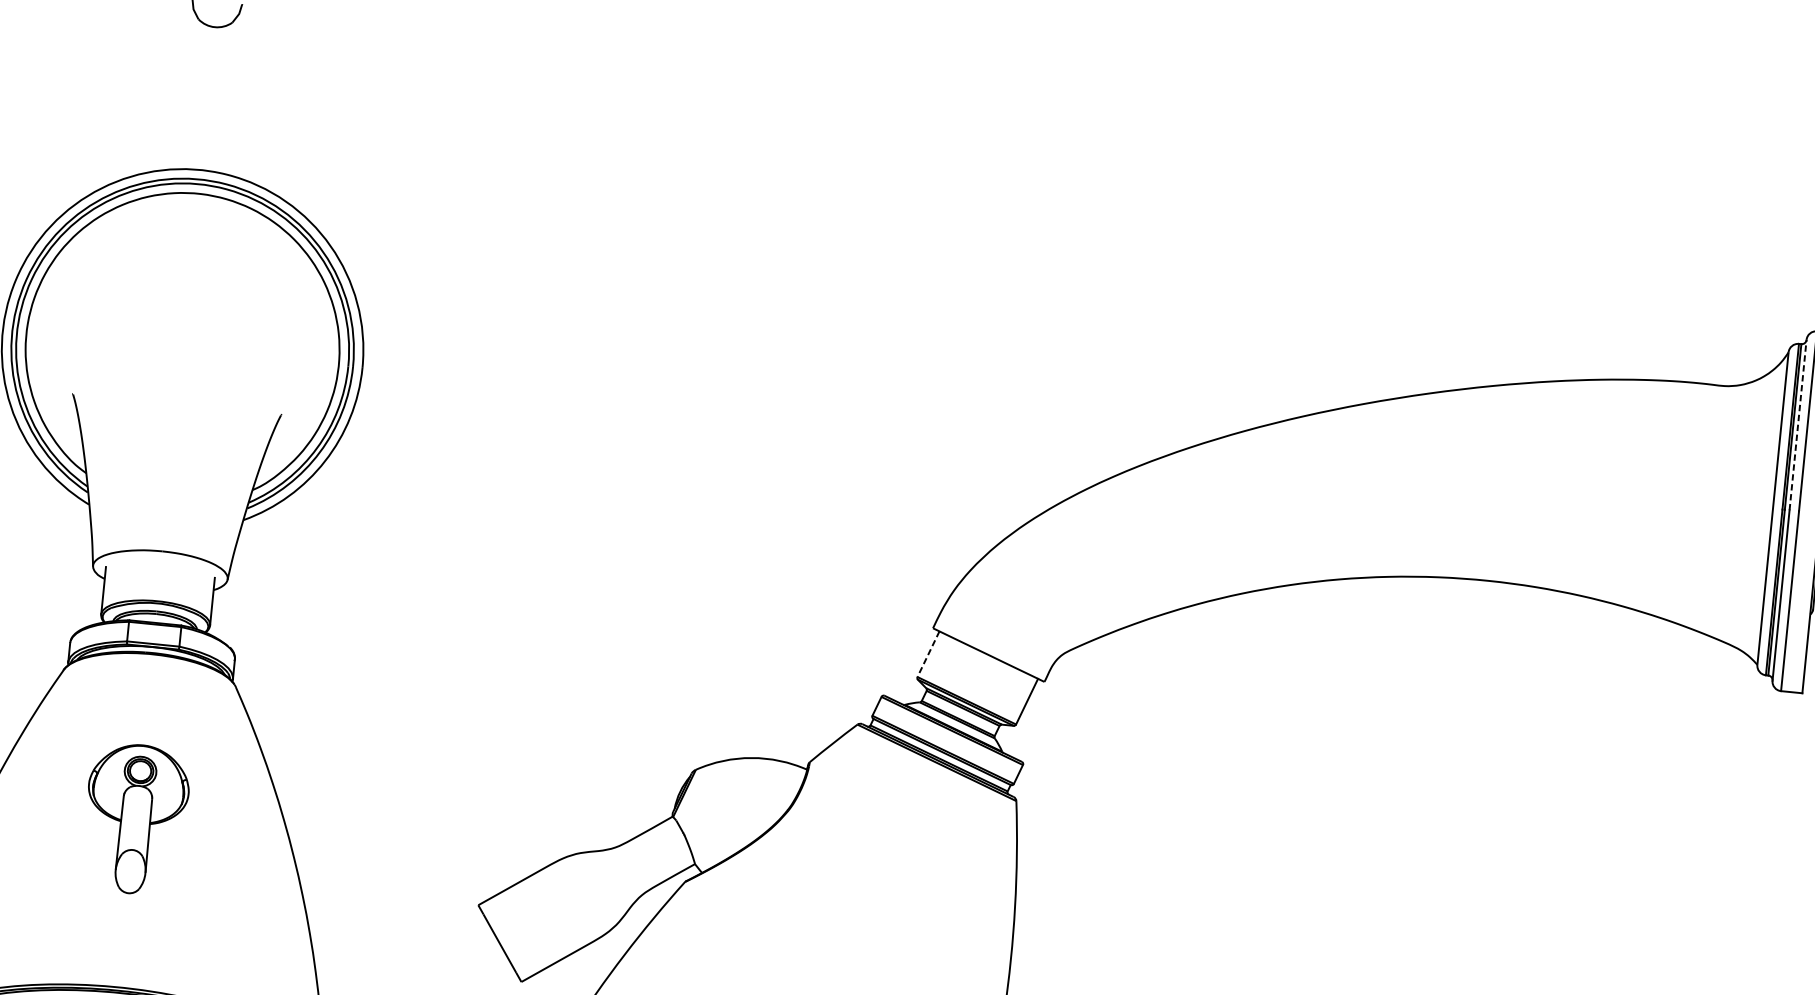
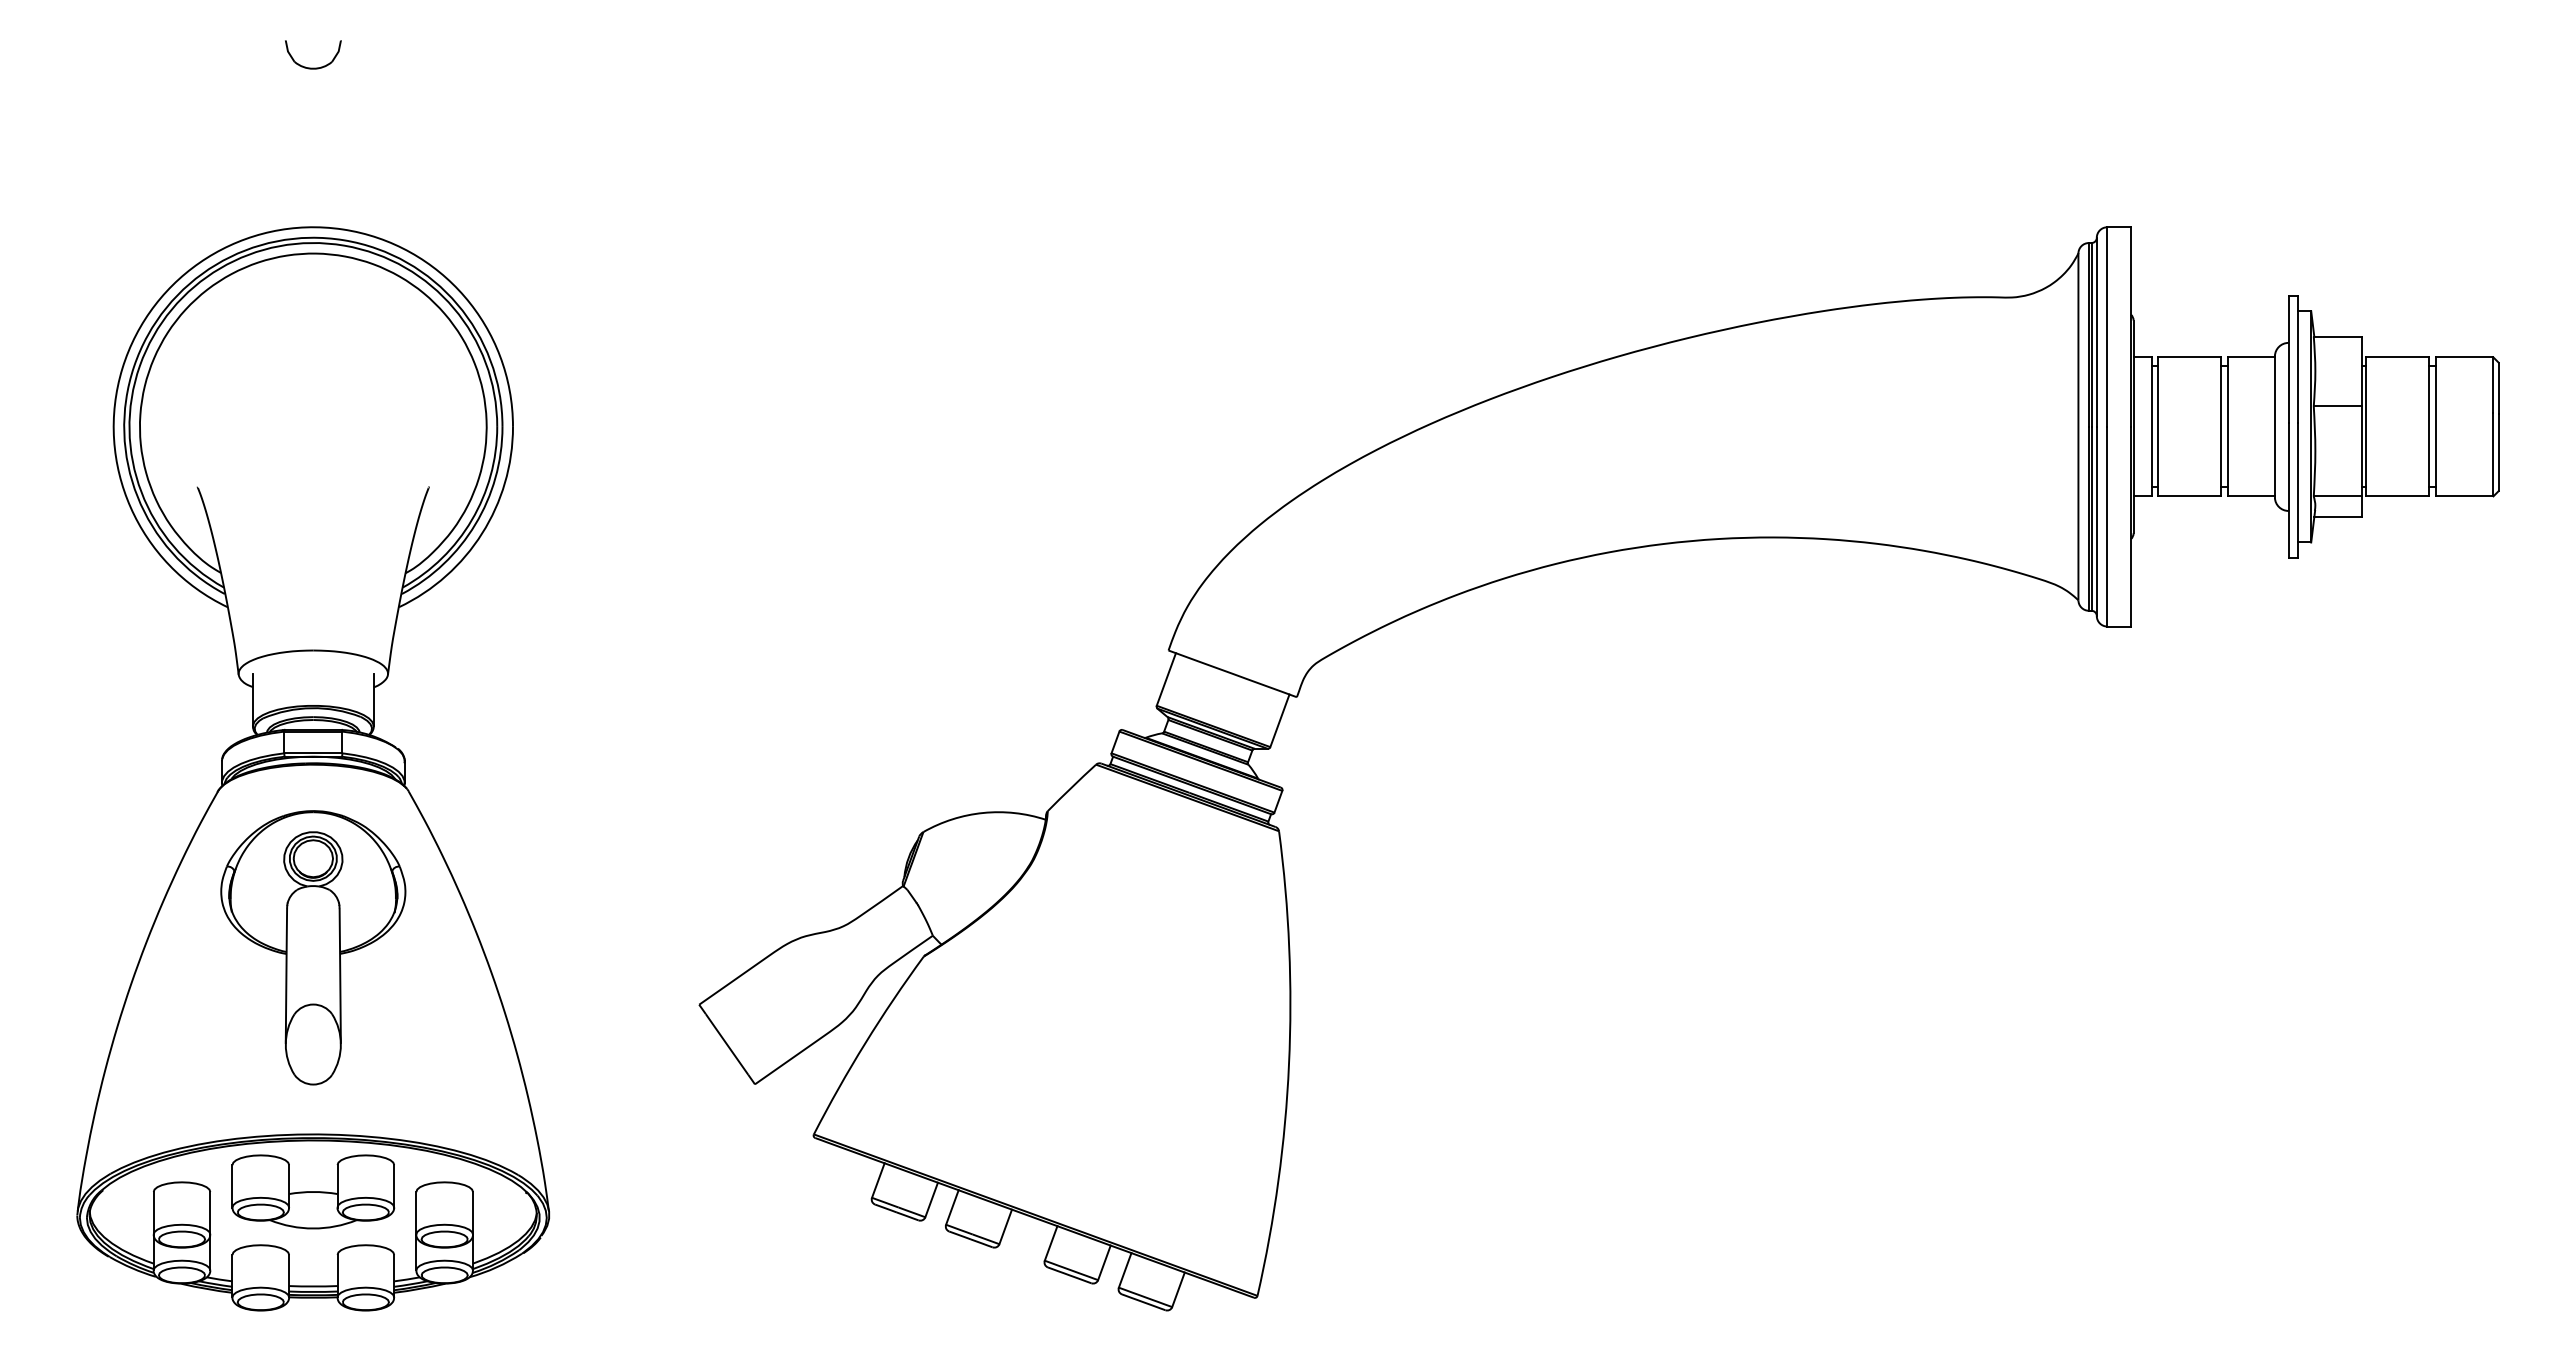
line: (1797, 425) -> (2096, 332), dashed -> solid
line: (928, 654) -> (1166, 679), dashed -> solid
part: (135, 818) -> (313, 947), size x1.67

